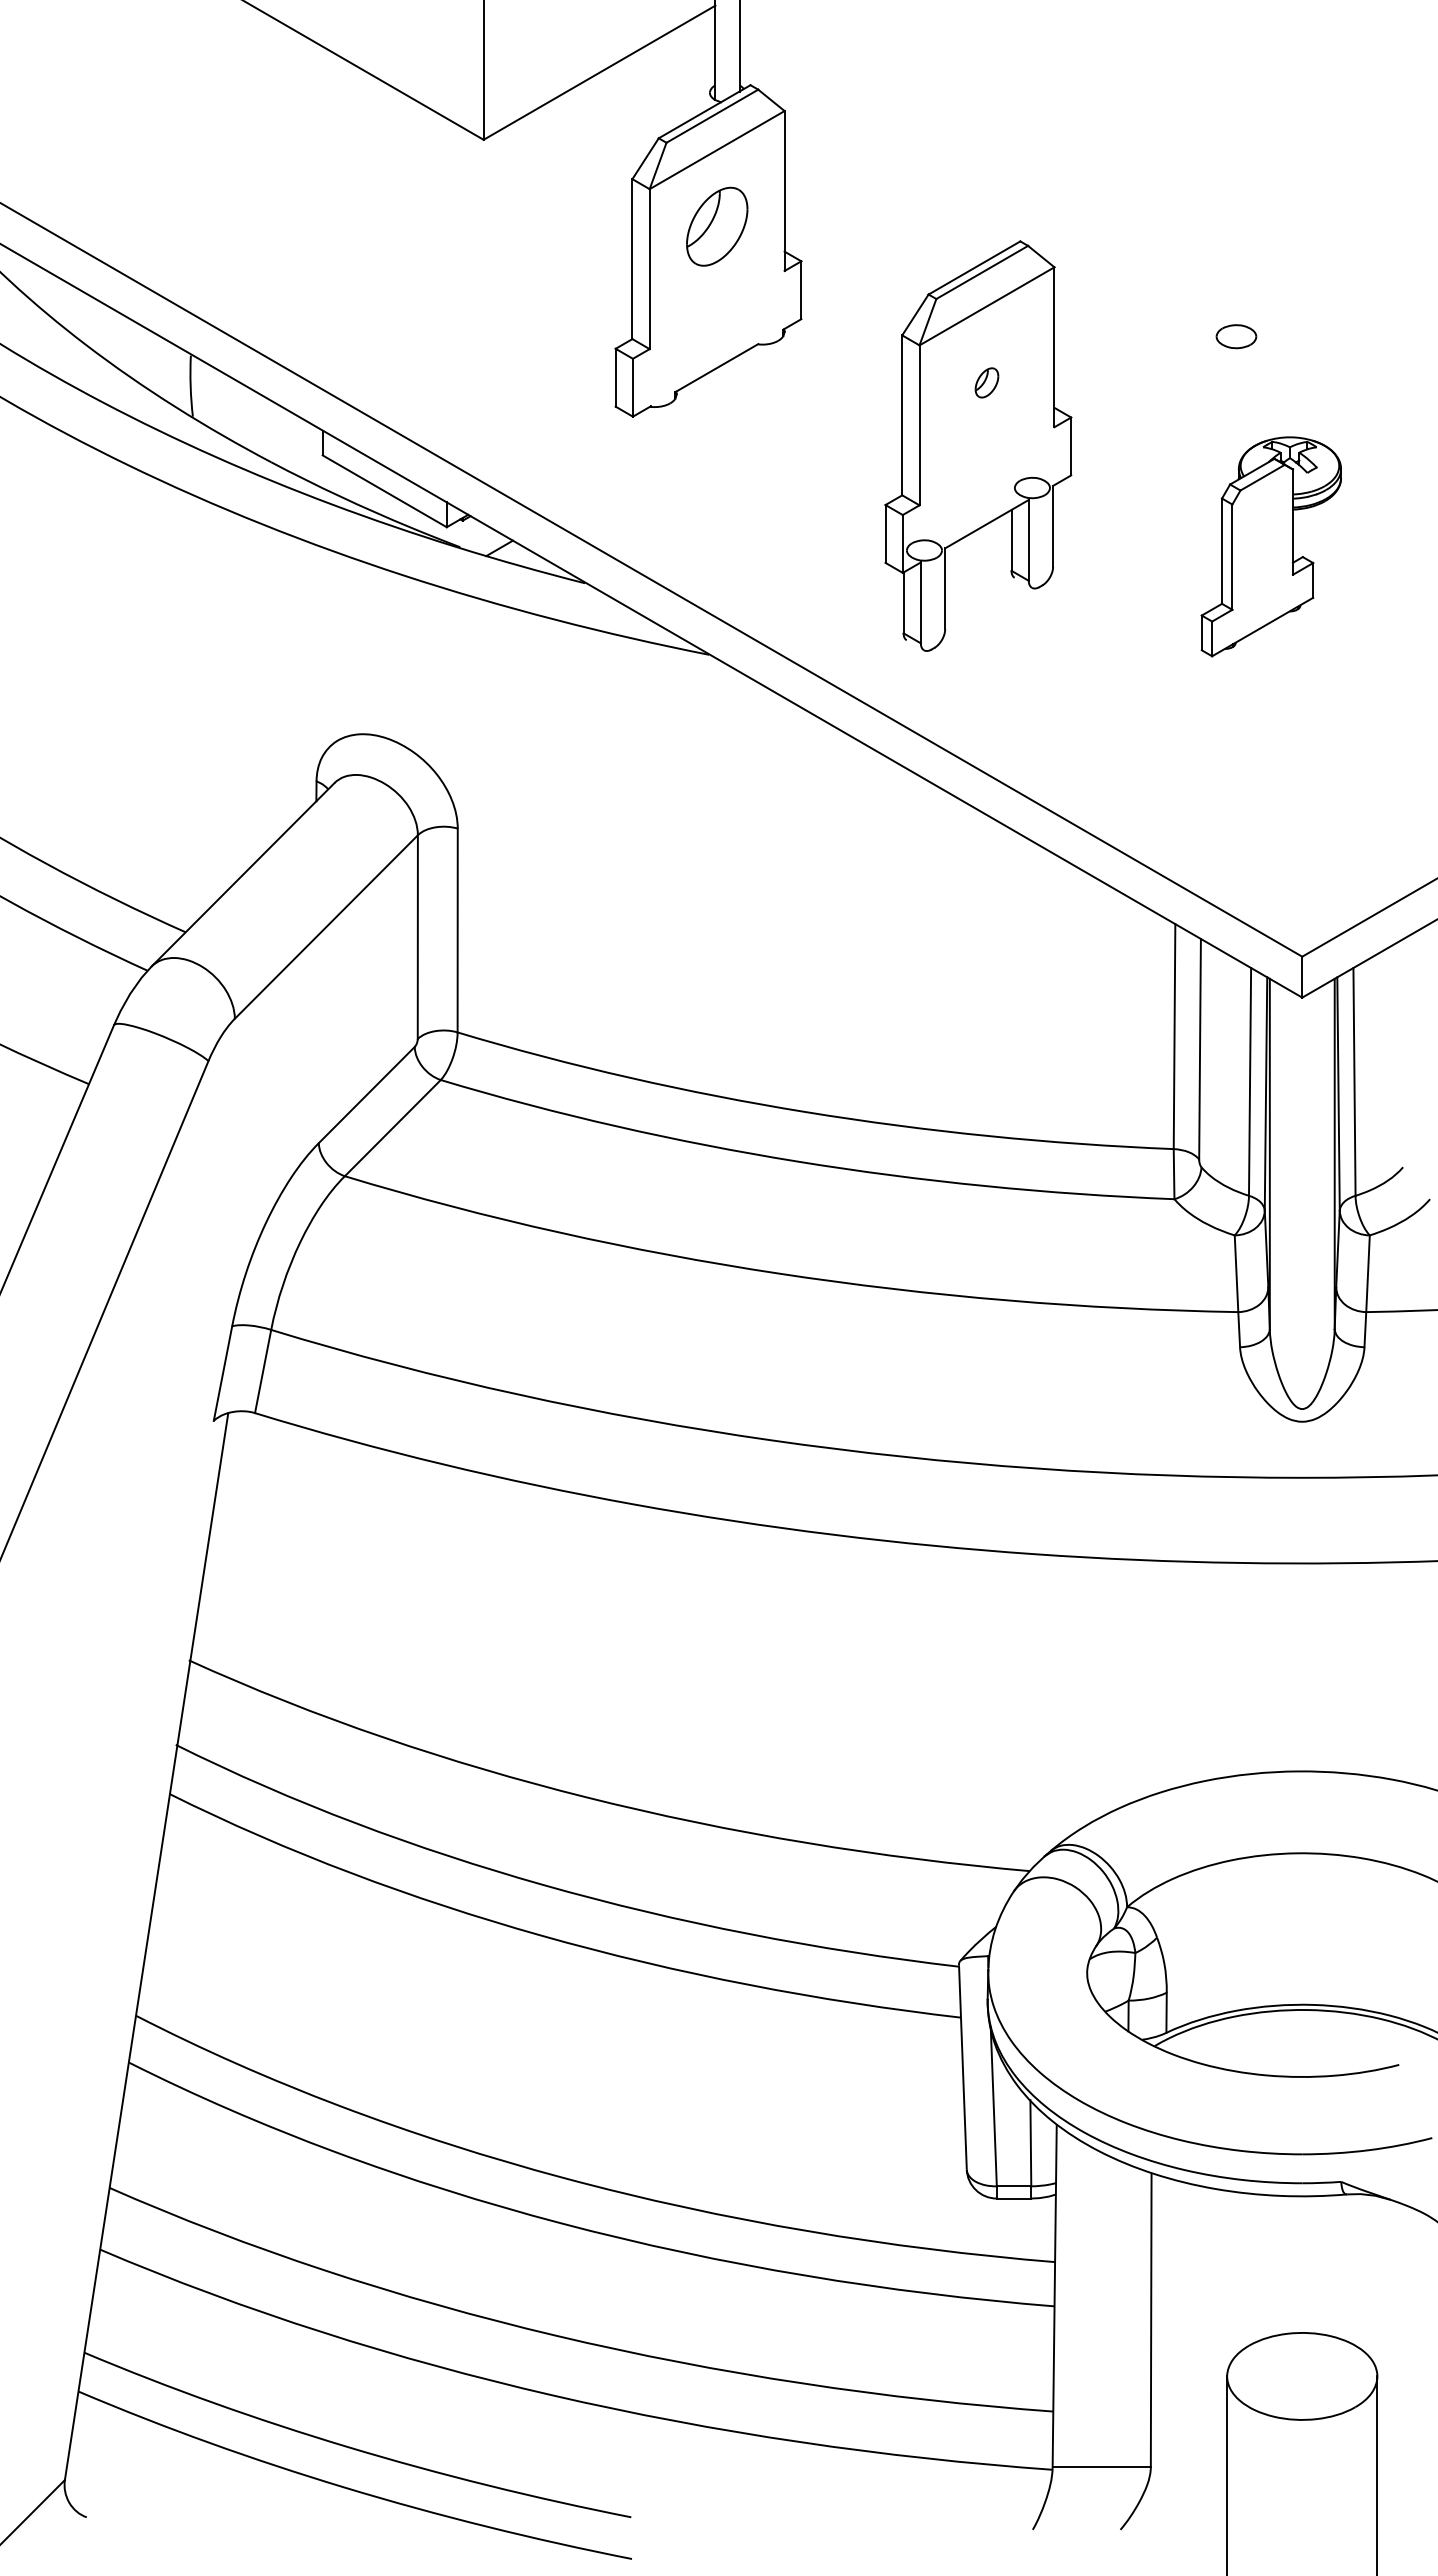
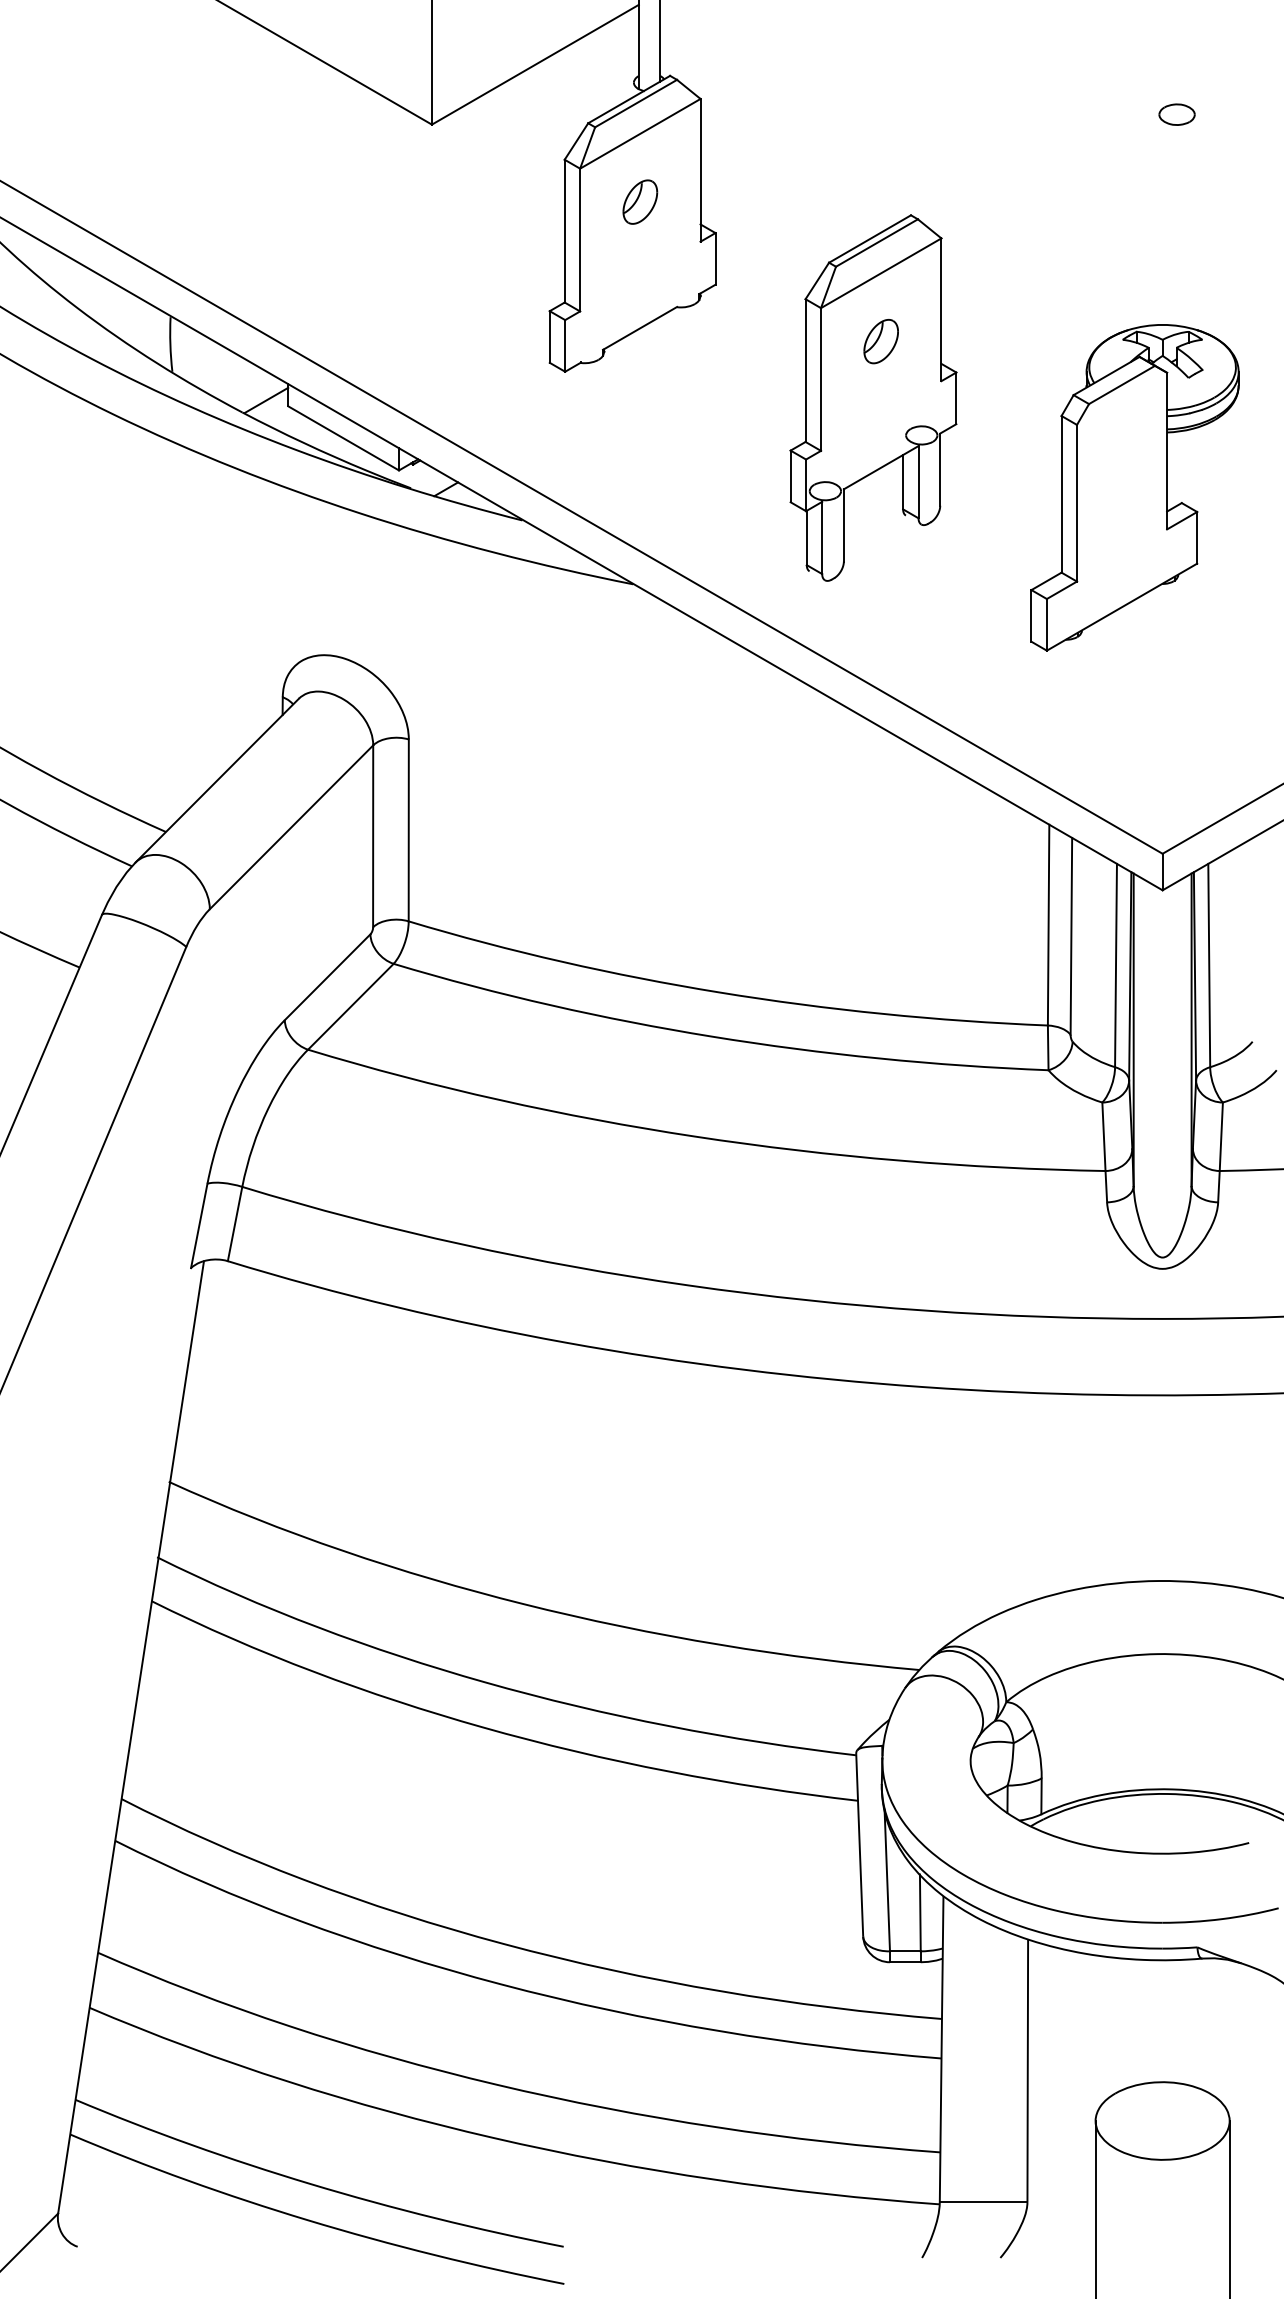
part: (716, 226) -> (639, 202), size x0.62
part: (1236, 336) -> (1177, 114), moved
part: (986, 382) -> (880, 341), size x1.67
line: (298, 448) -> (266, 400), added
part: (1271, 546) -> (1135, 487), size x1.67

